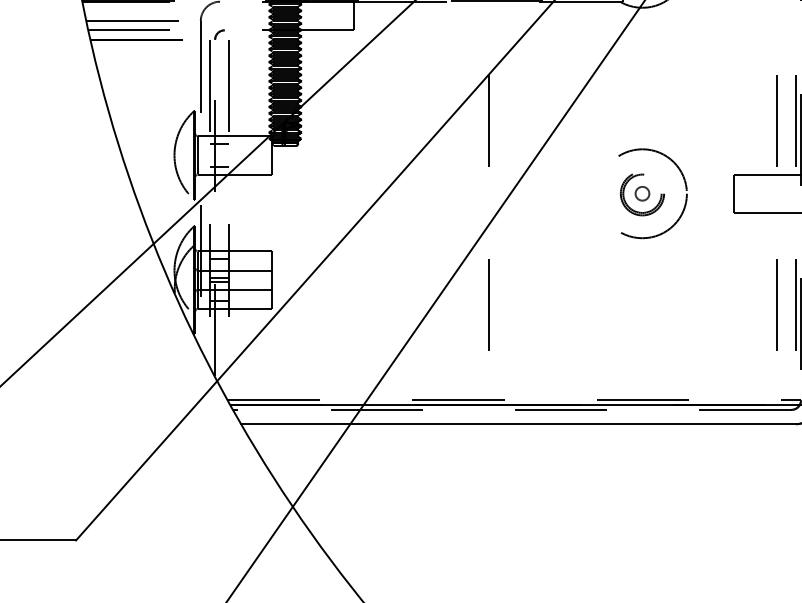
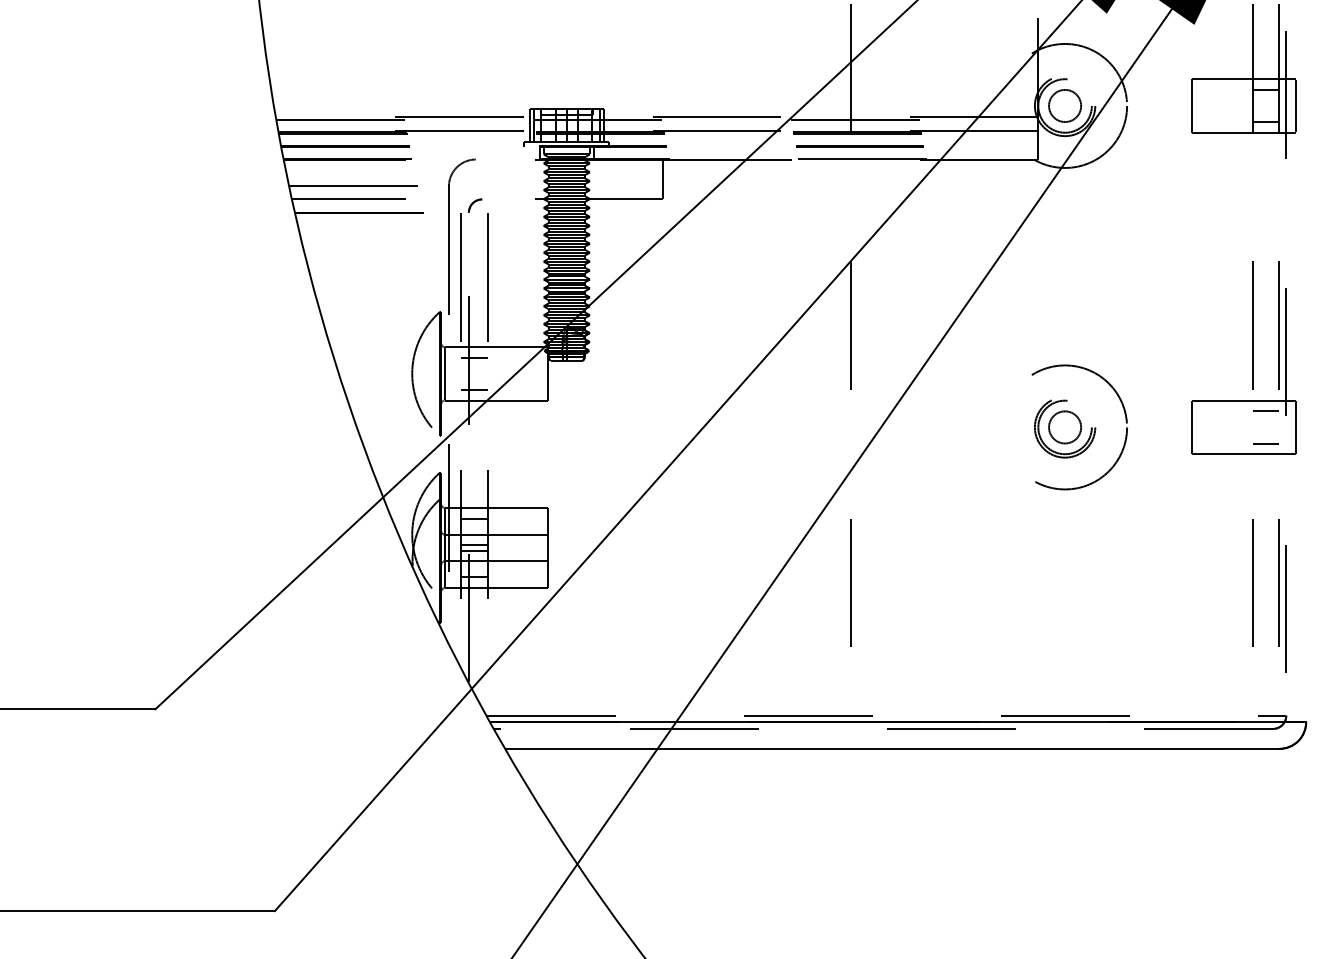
line: (786, 182) -> (1265, 411), added
circle: (642, 193) -> (1065, 427), size x1.67
line: (786, 205) -> (1265, 443), added

